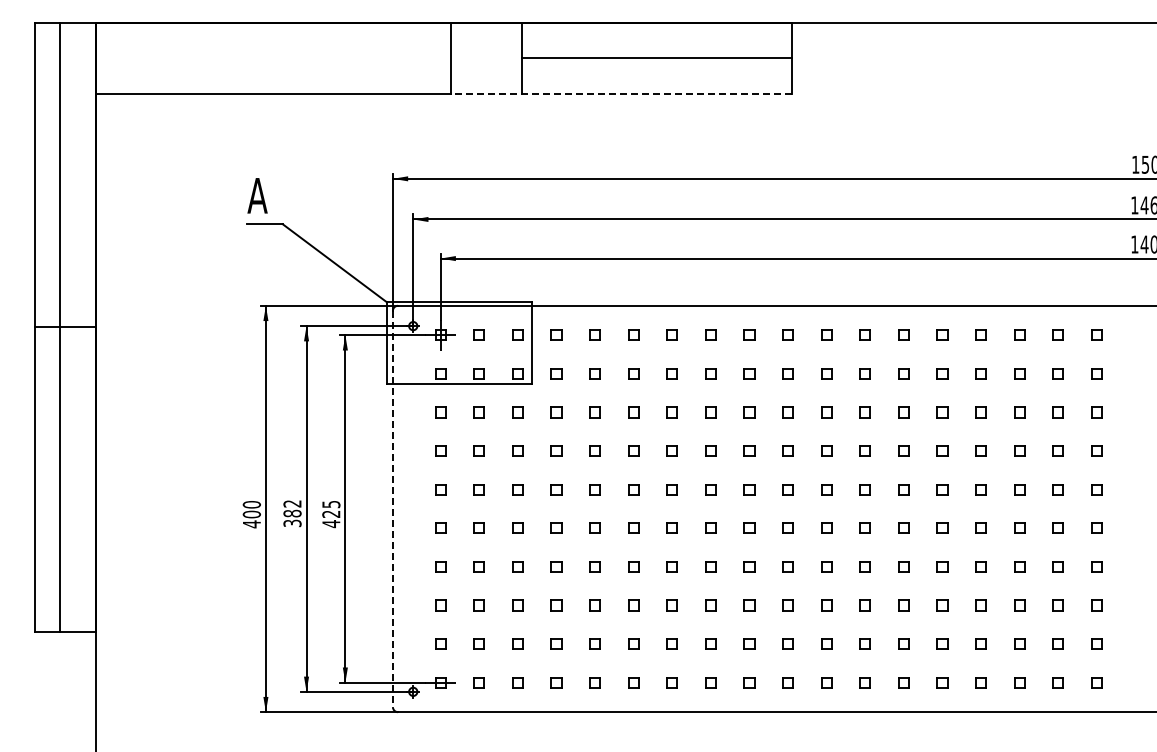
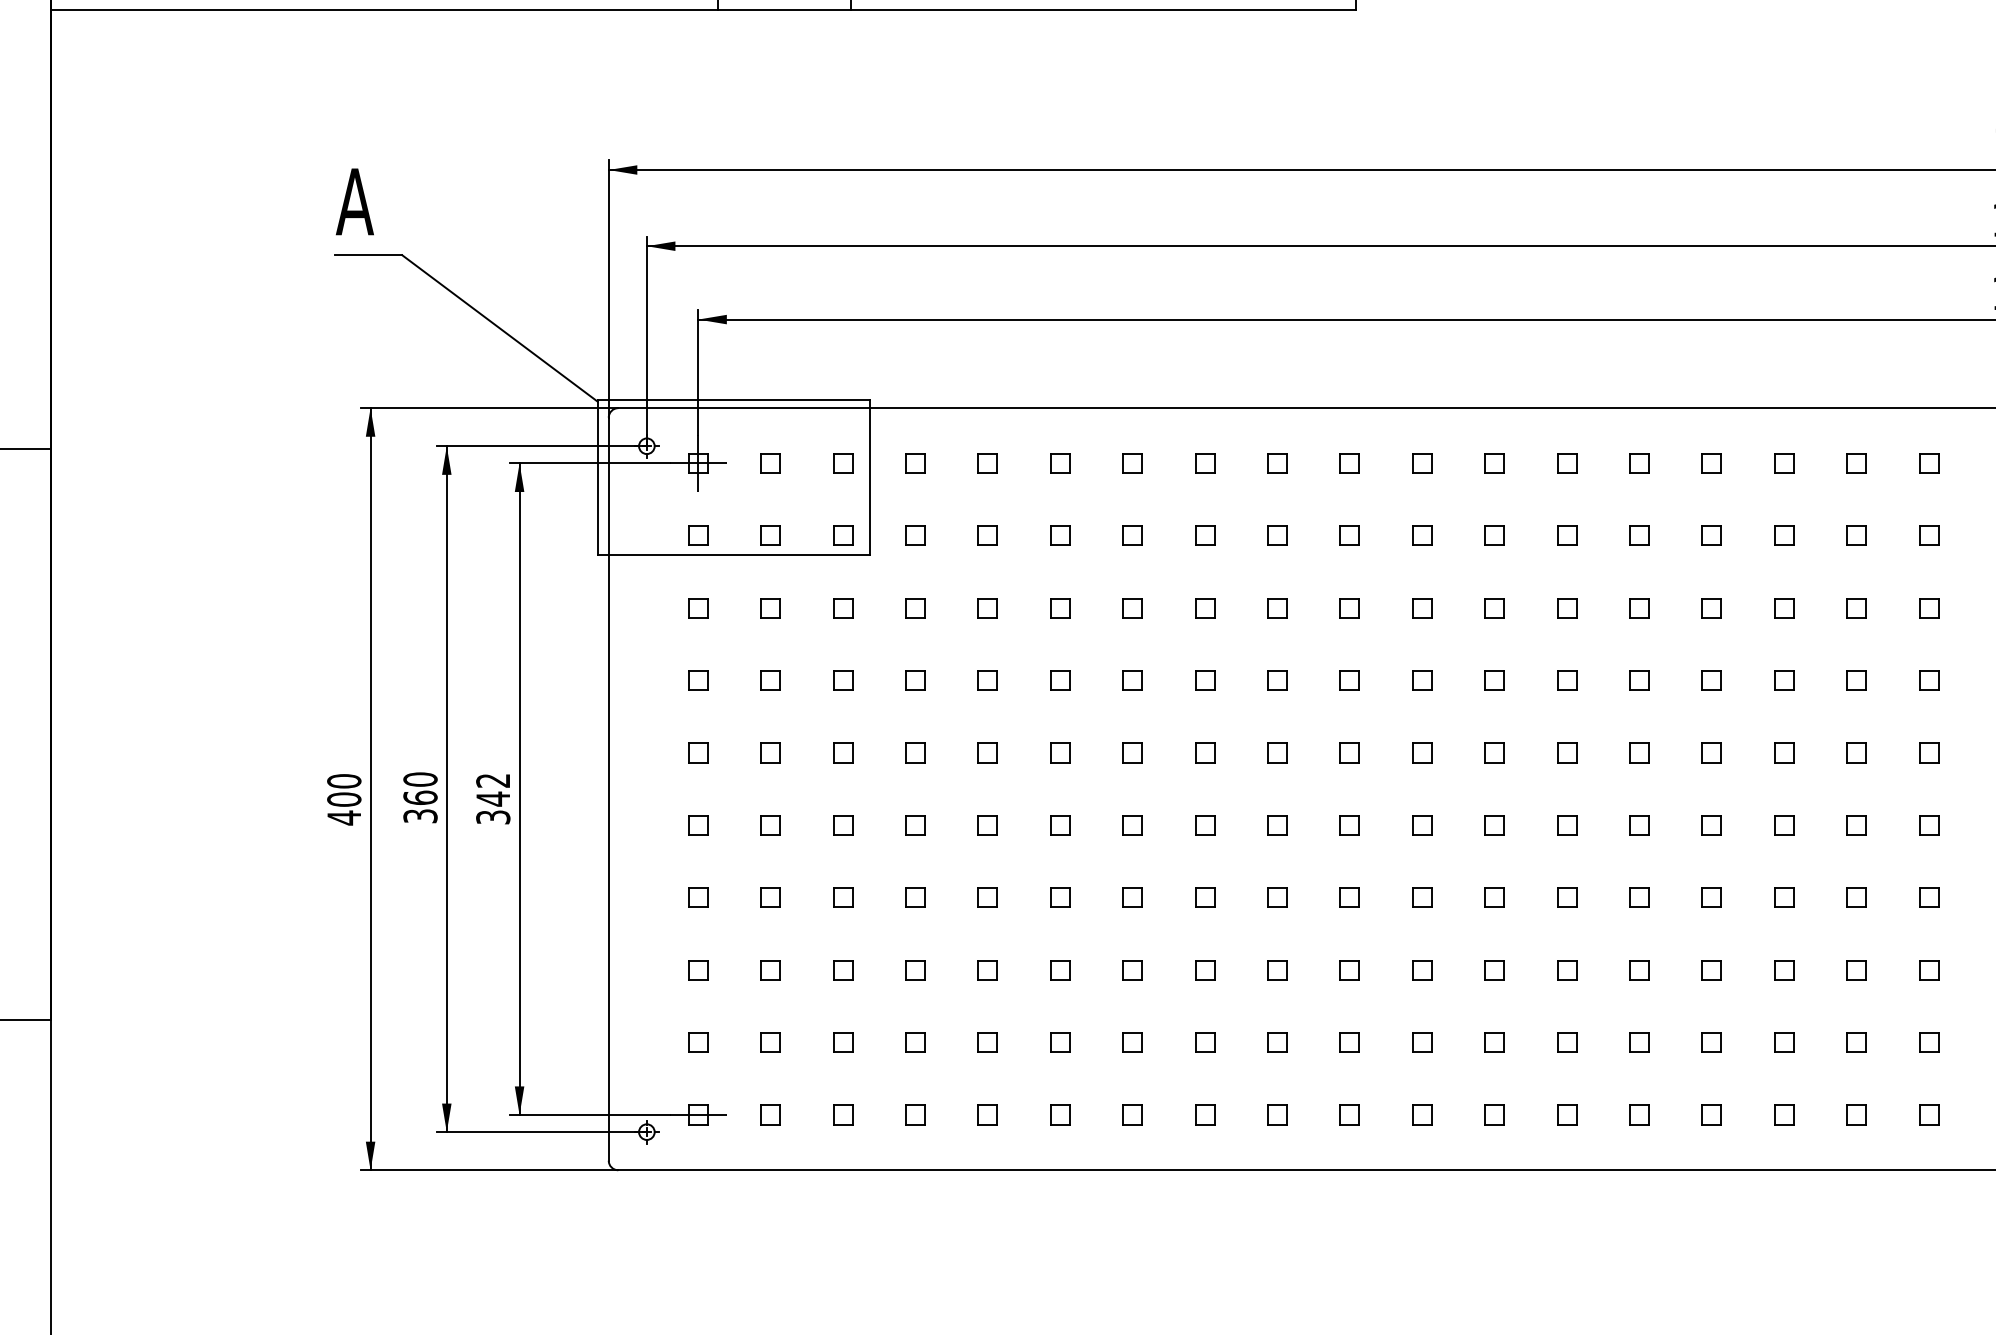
line: (620, 93) -> (1035, 9), dashed -> solid
text: (292, 508) -> (420, 788), 382 -> 360
line: (392, 509) -> (607, 790), dashed -> solid
text: (331, 514) -> (493, 799), 425 -> 342

